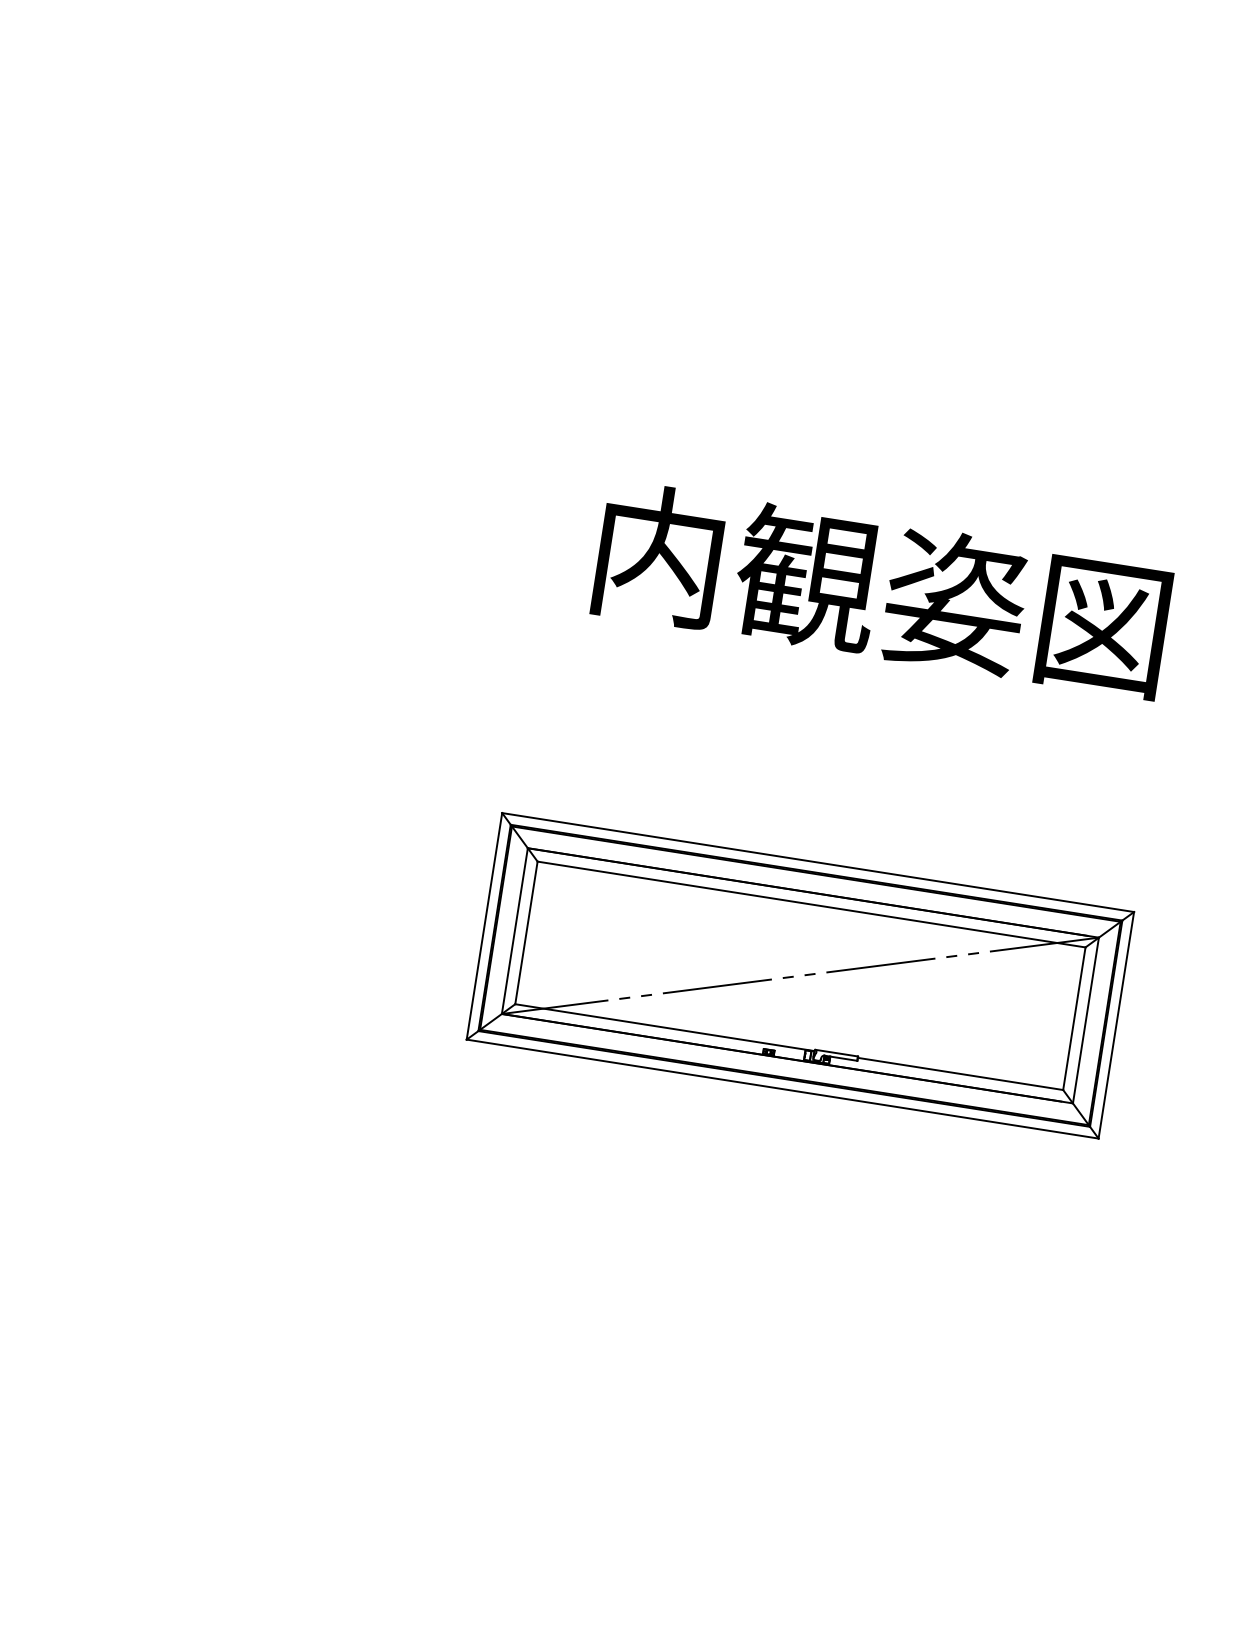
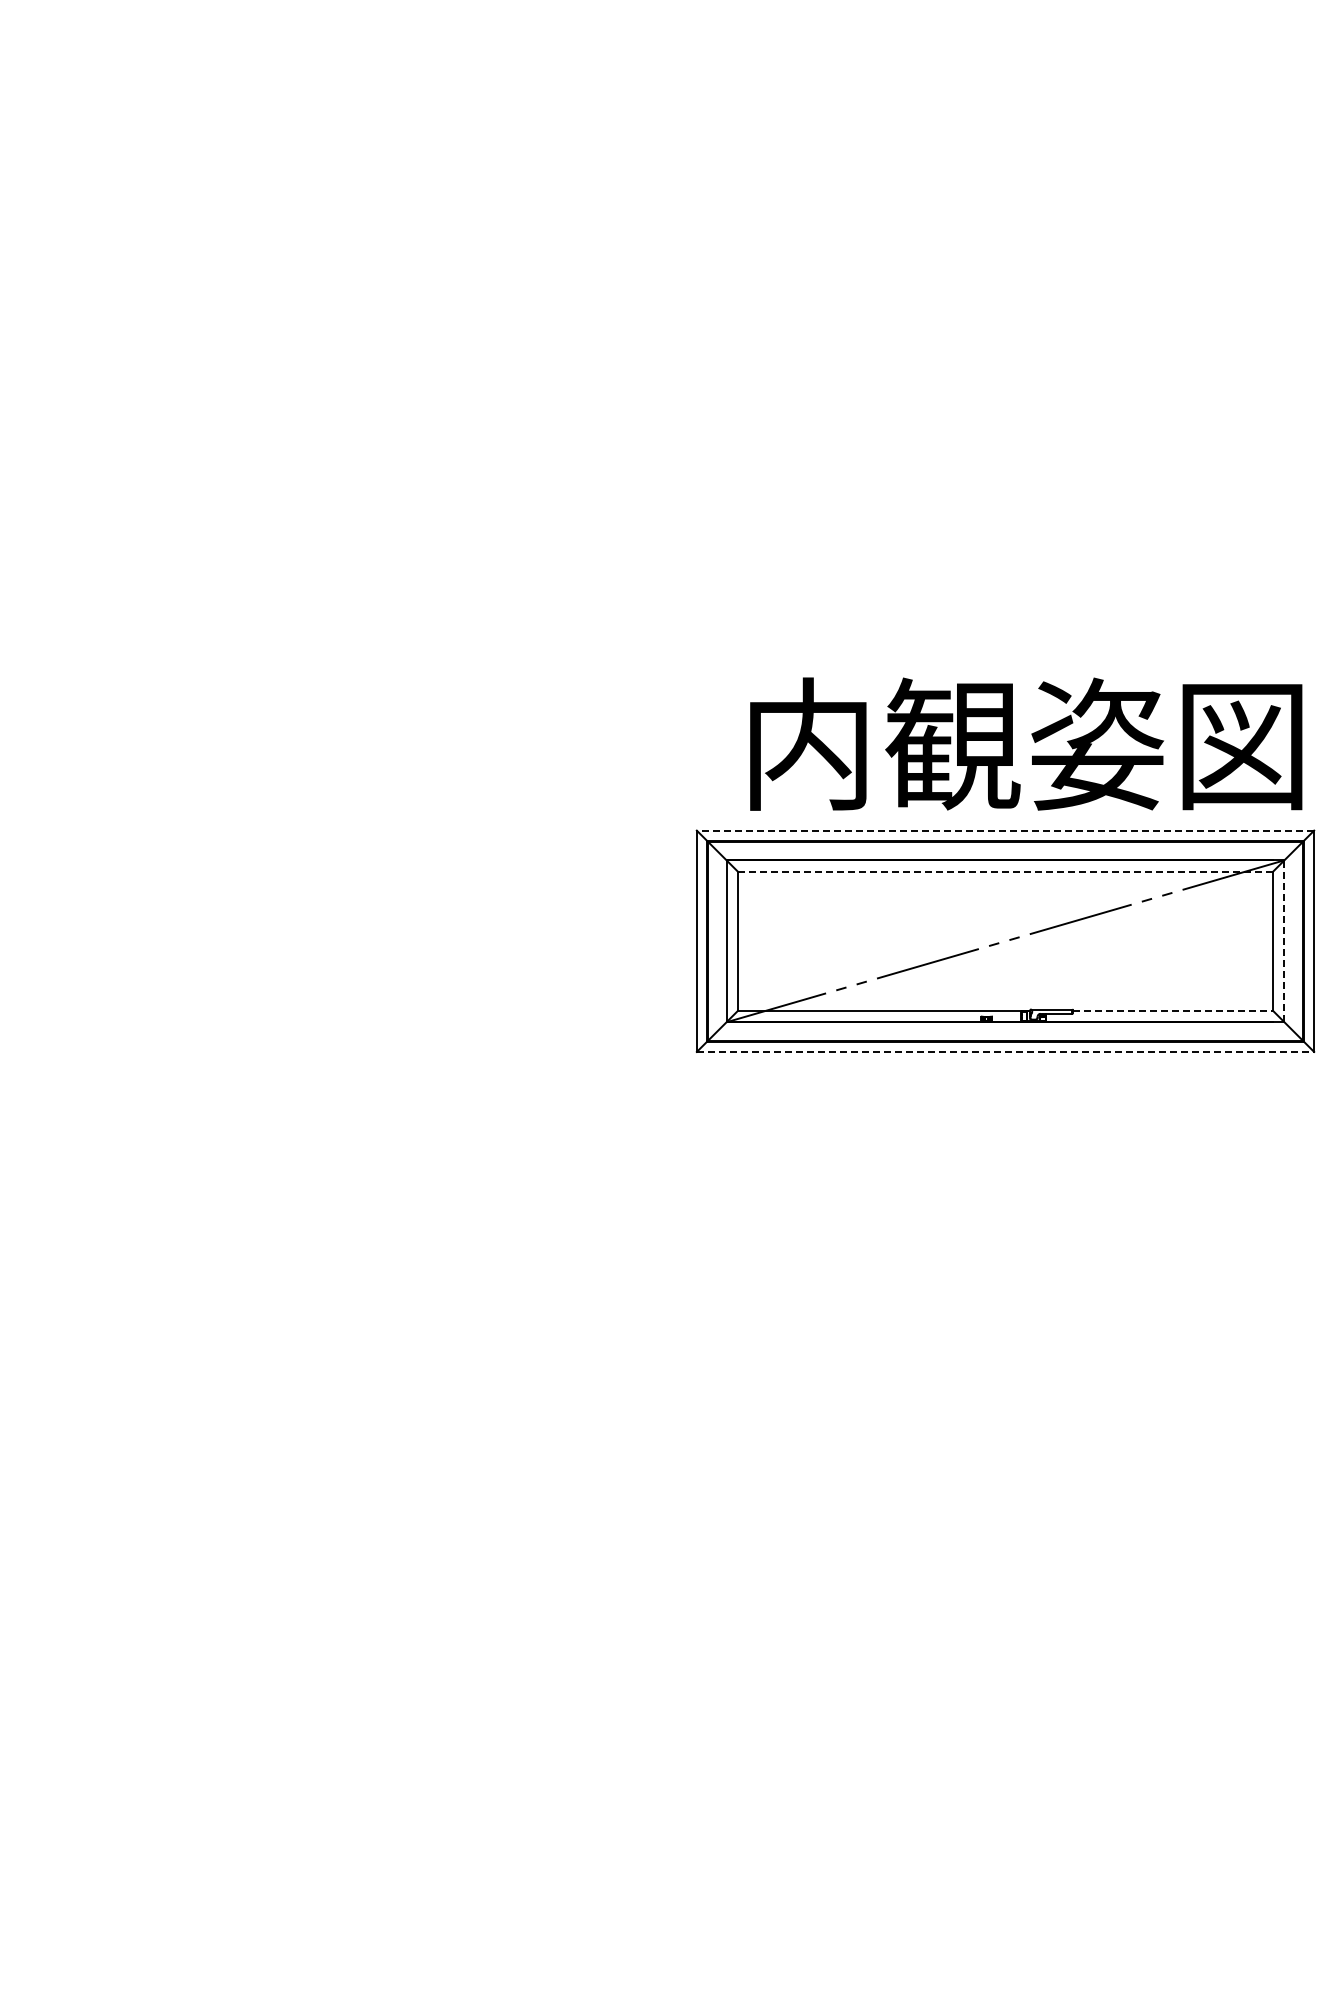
text: (882, 589) -> (1026, 743), moved
line: (818, 862) -> (1005, 830), solid -> dashed
line: (811, 904) -> (1005, 871), solid -> dashed
line: (1085, 1020) -> (1284, 941), solid -> dashed
line: (961, 1073) -> (1173, 1010), solid -> dashed
line: (782, 1088) -> (1005, 1051), solid -> dashed

